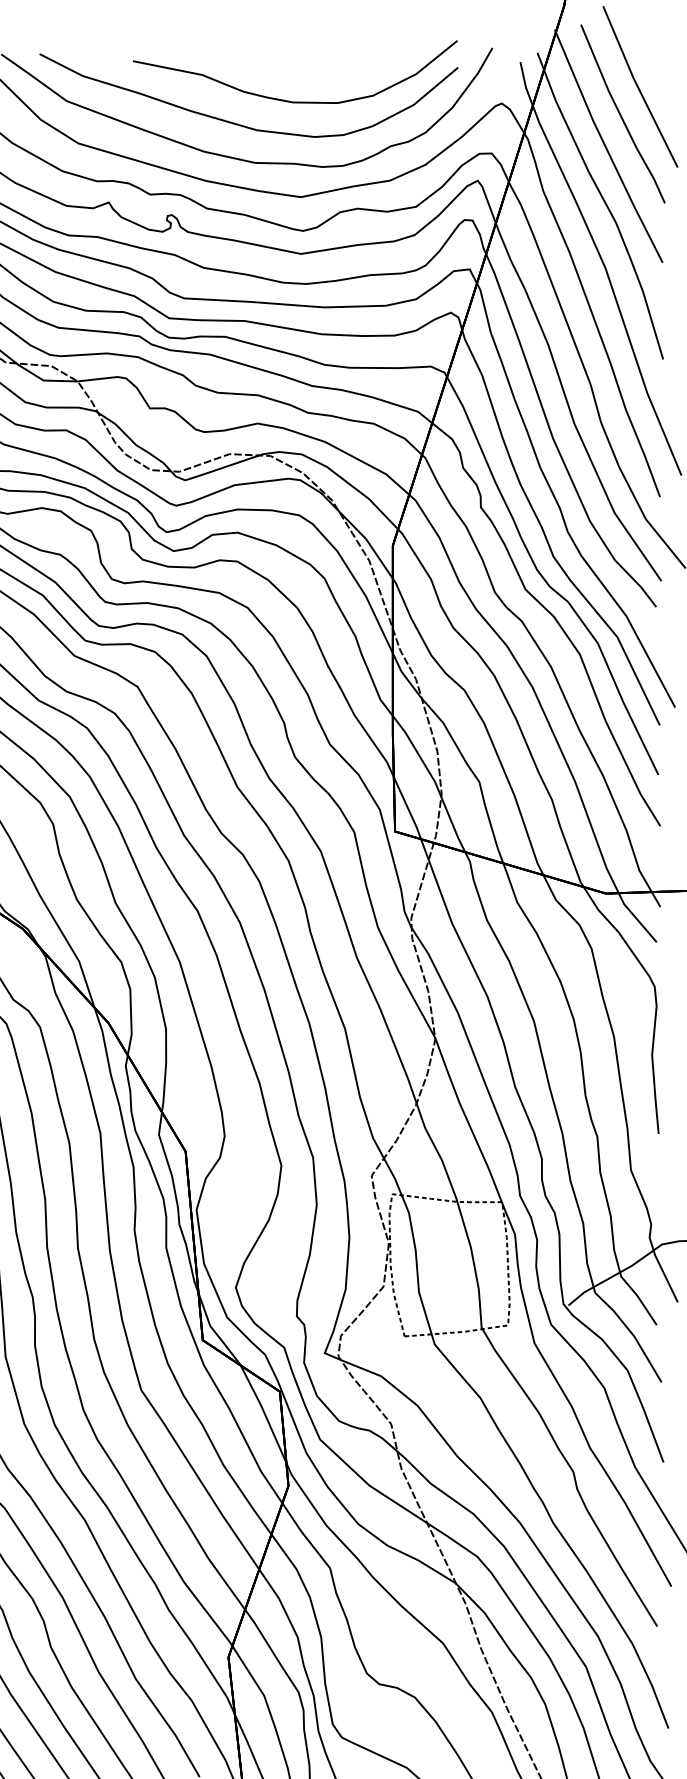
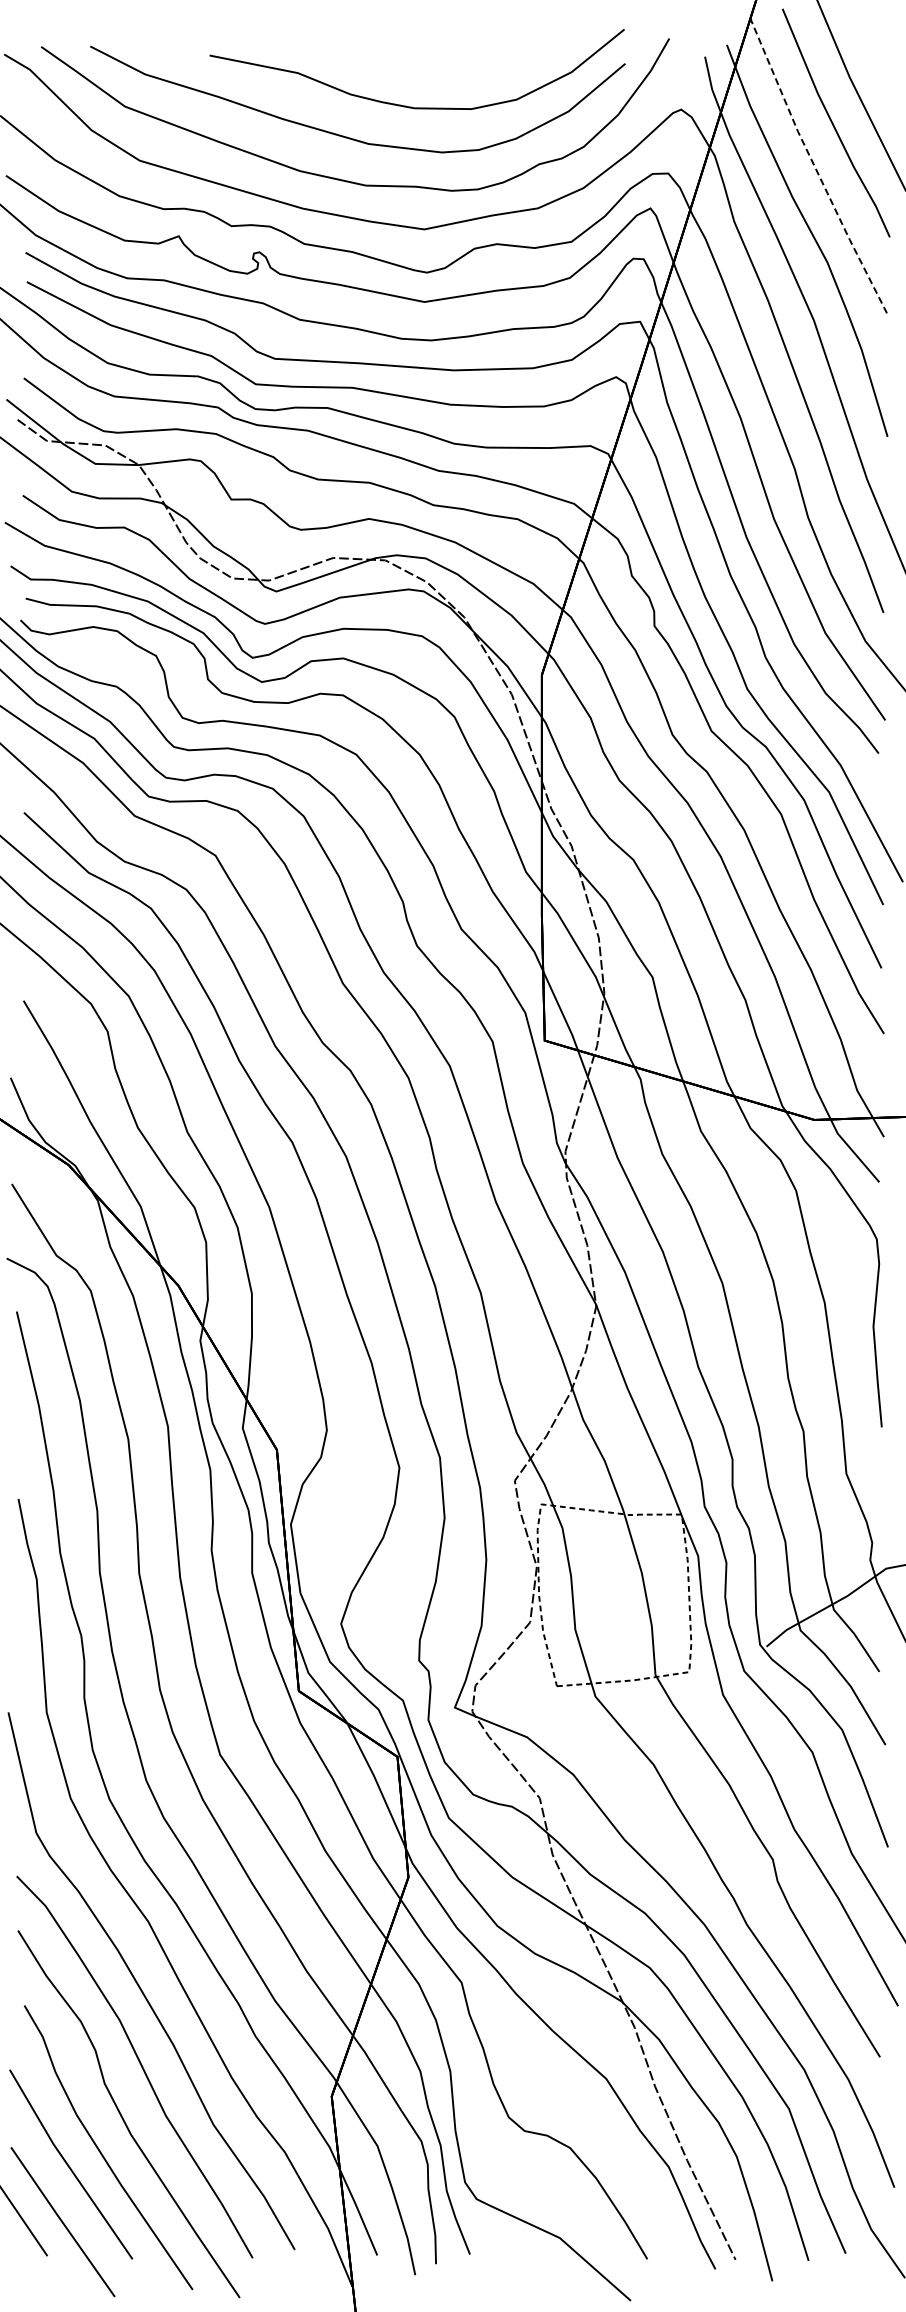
line: (606, 147) -> (814, 165), solid -> dashed

